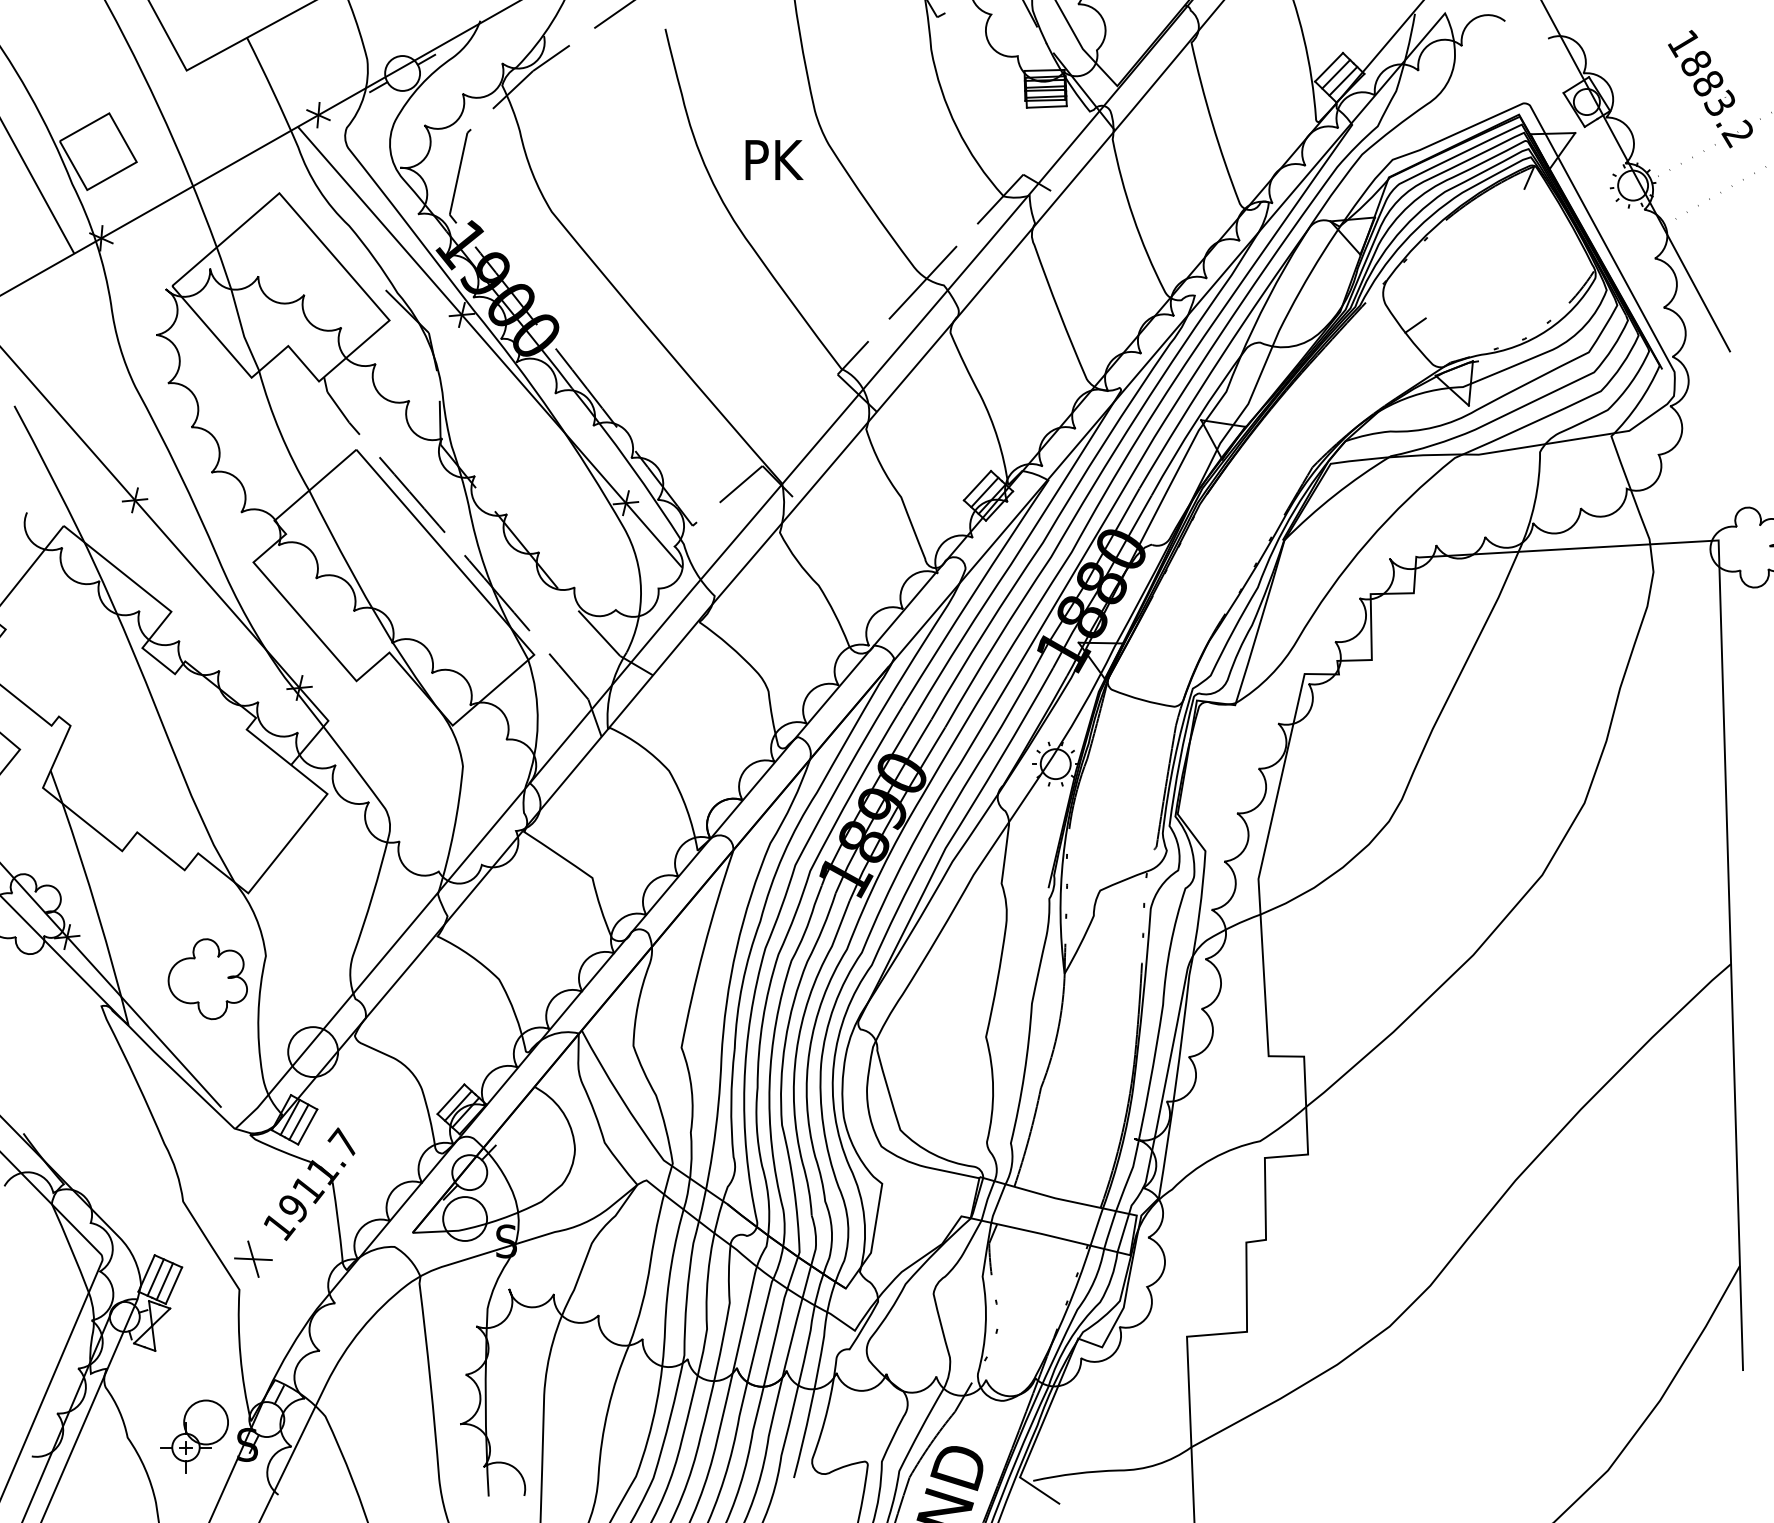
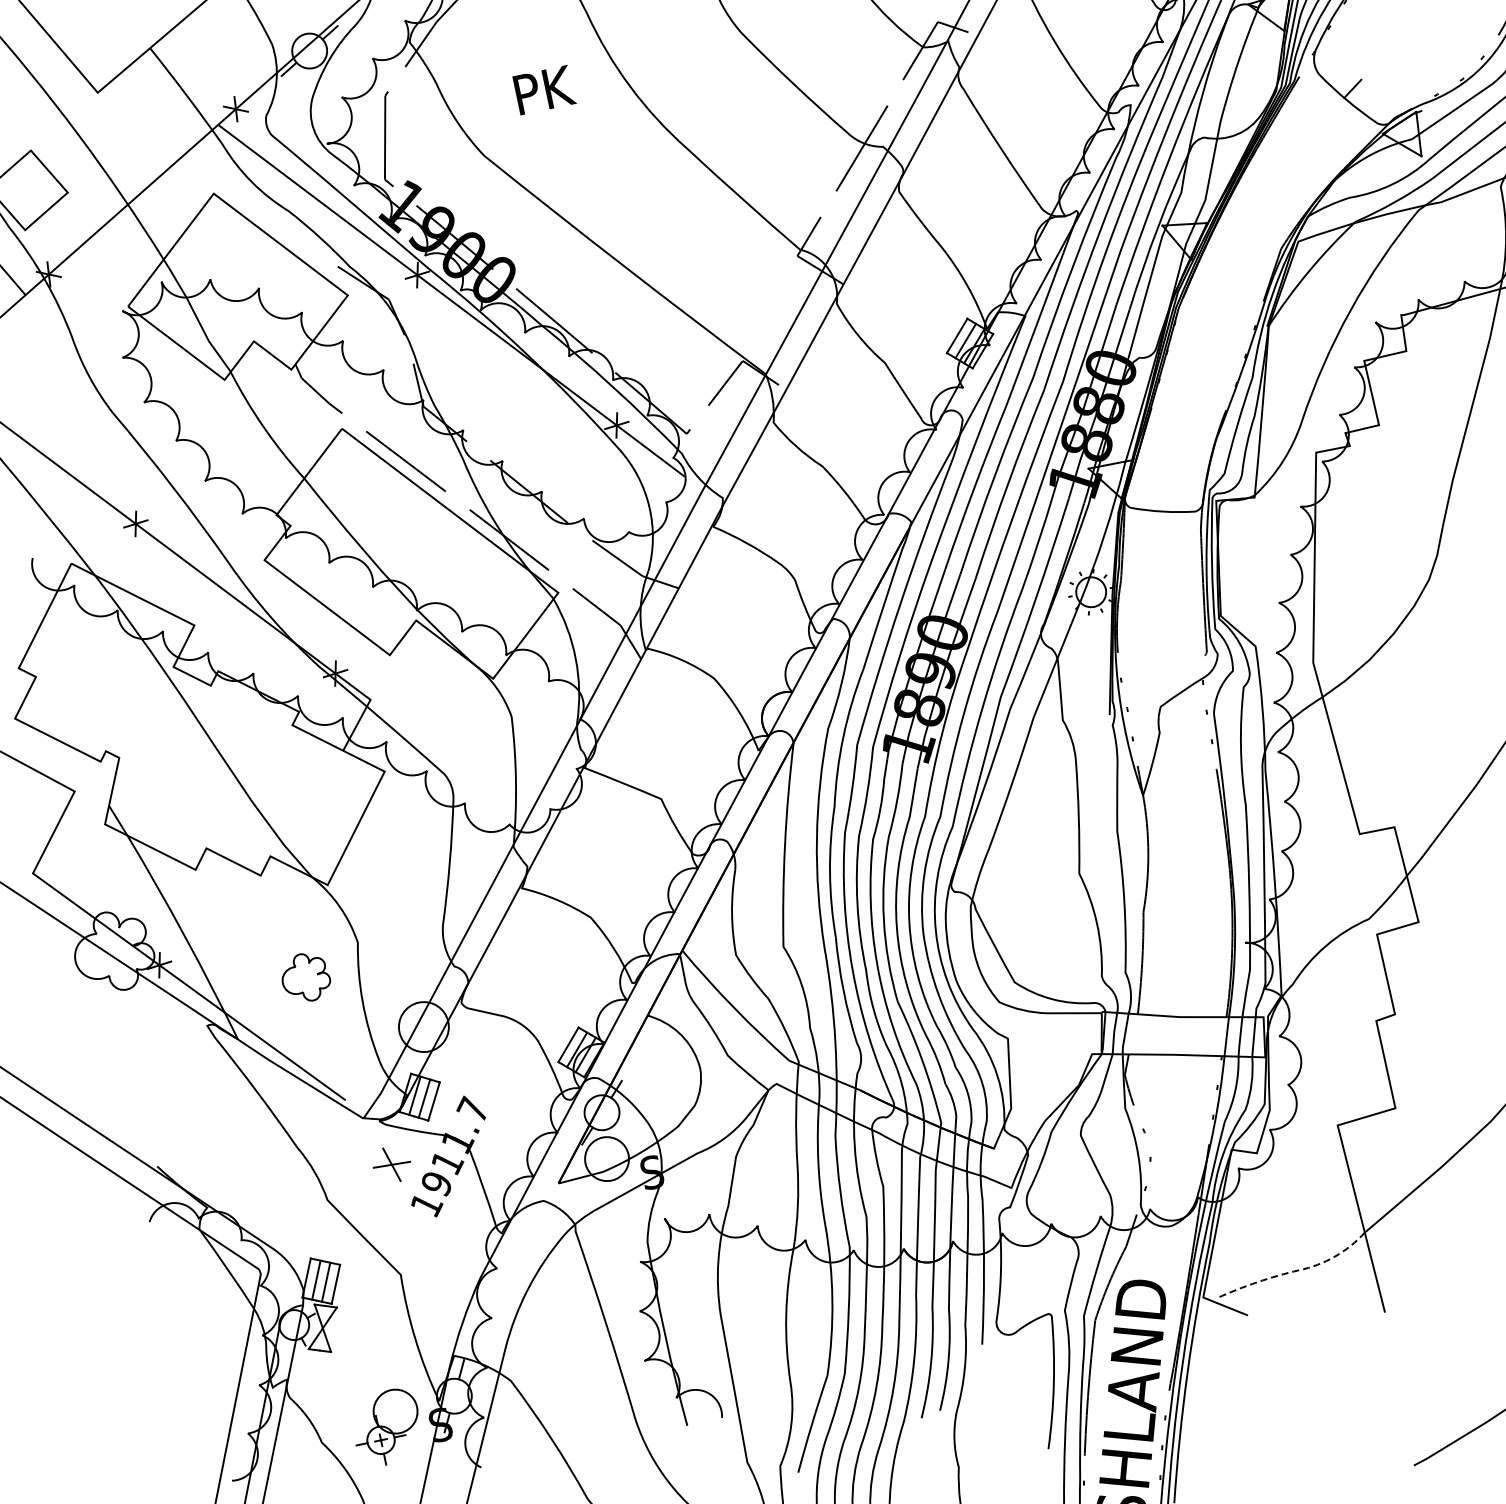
text: (774, 159) -> (544, 89), moved
part: (207, 979) -> (305, 977), size x0.6
part: (253, 1258) -> (391, 1164), moved
line: (1117, 1470) -> (1297, 1270), solid -> dashed

